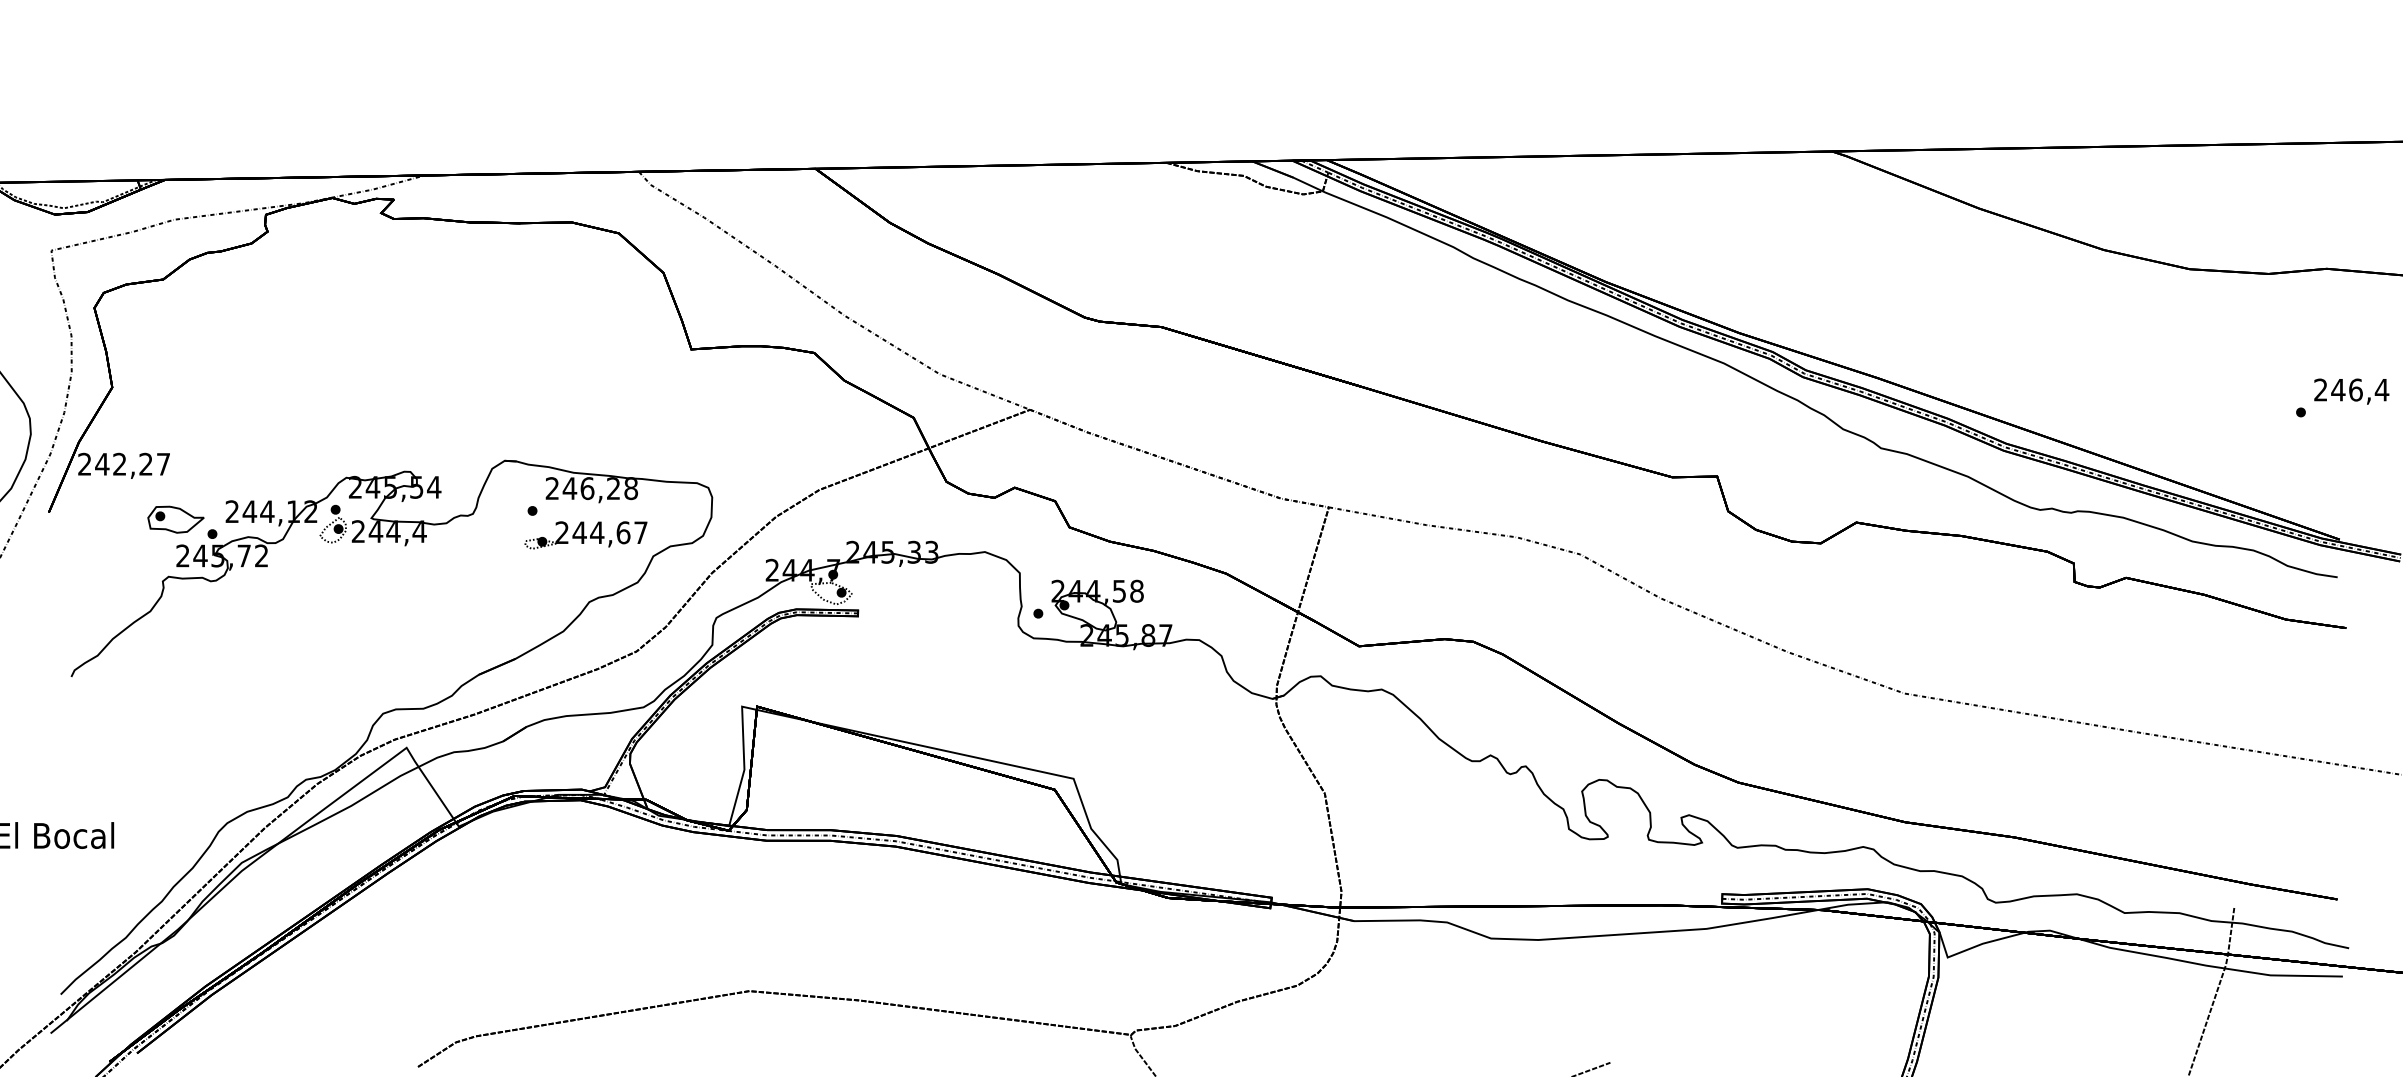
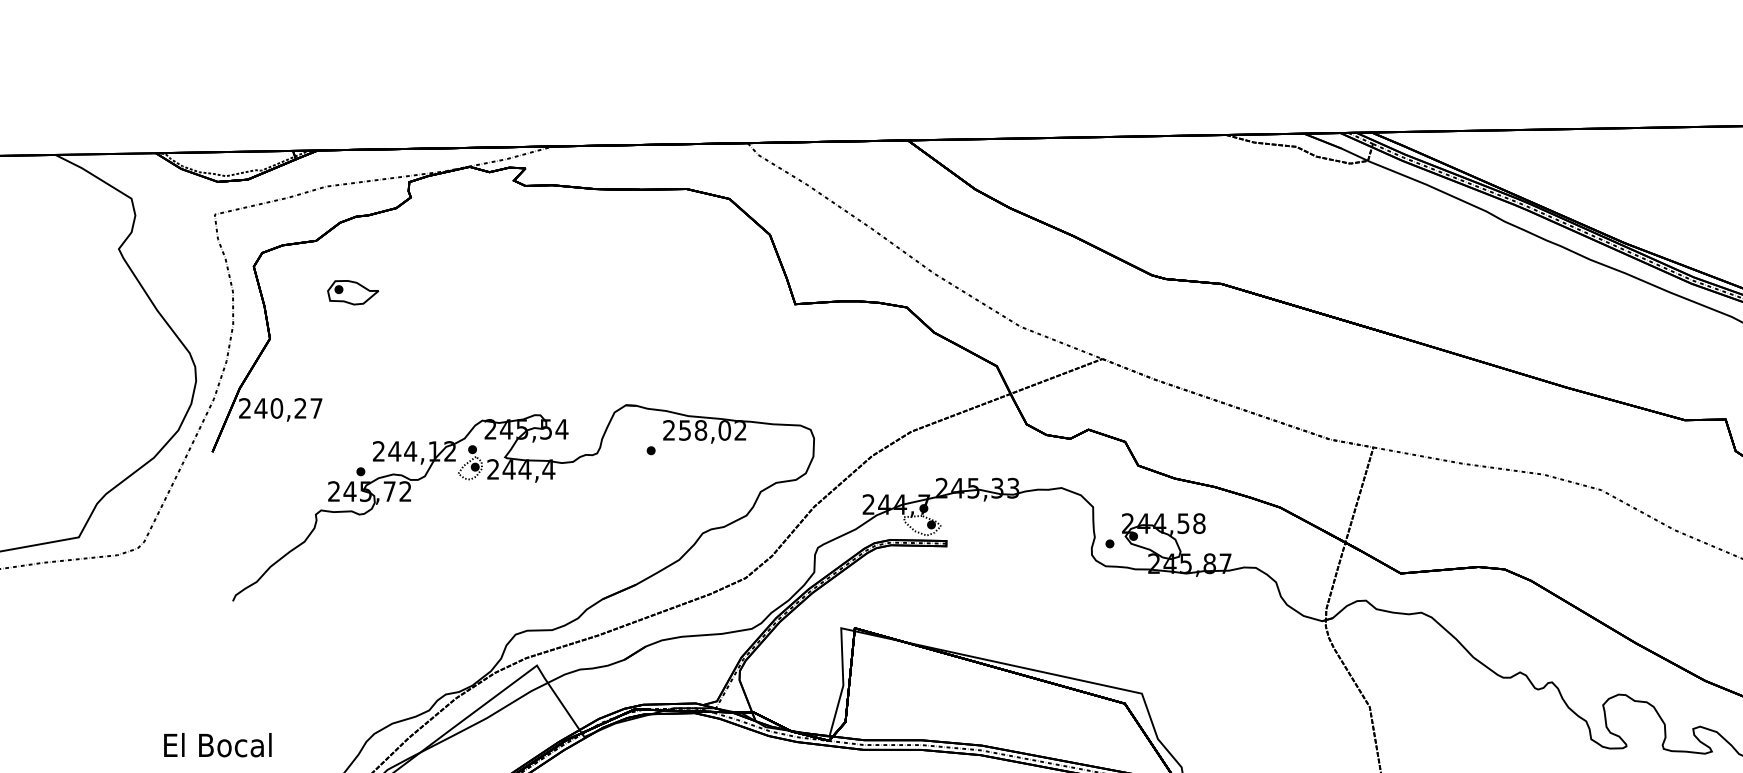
text: (119, 463) -> (276, 407), 242,27 -> 240,27
text: (600, 488) -> (712, 430), 246,28 -> 258,02
part: (175, 519) -> (352, 292), moved
part: (585, 535) -> (699, 473), removed

